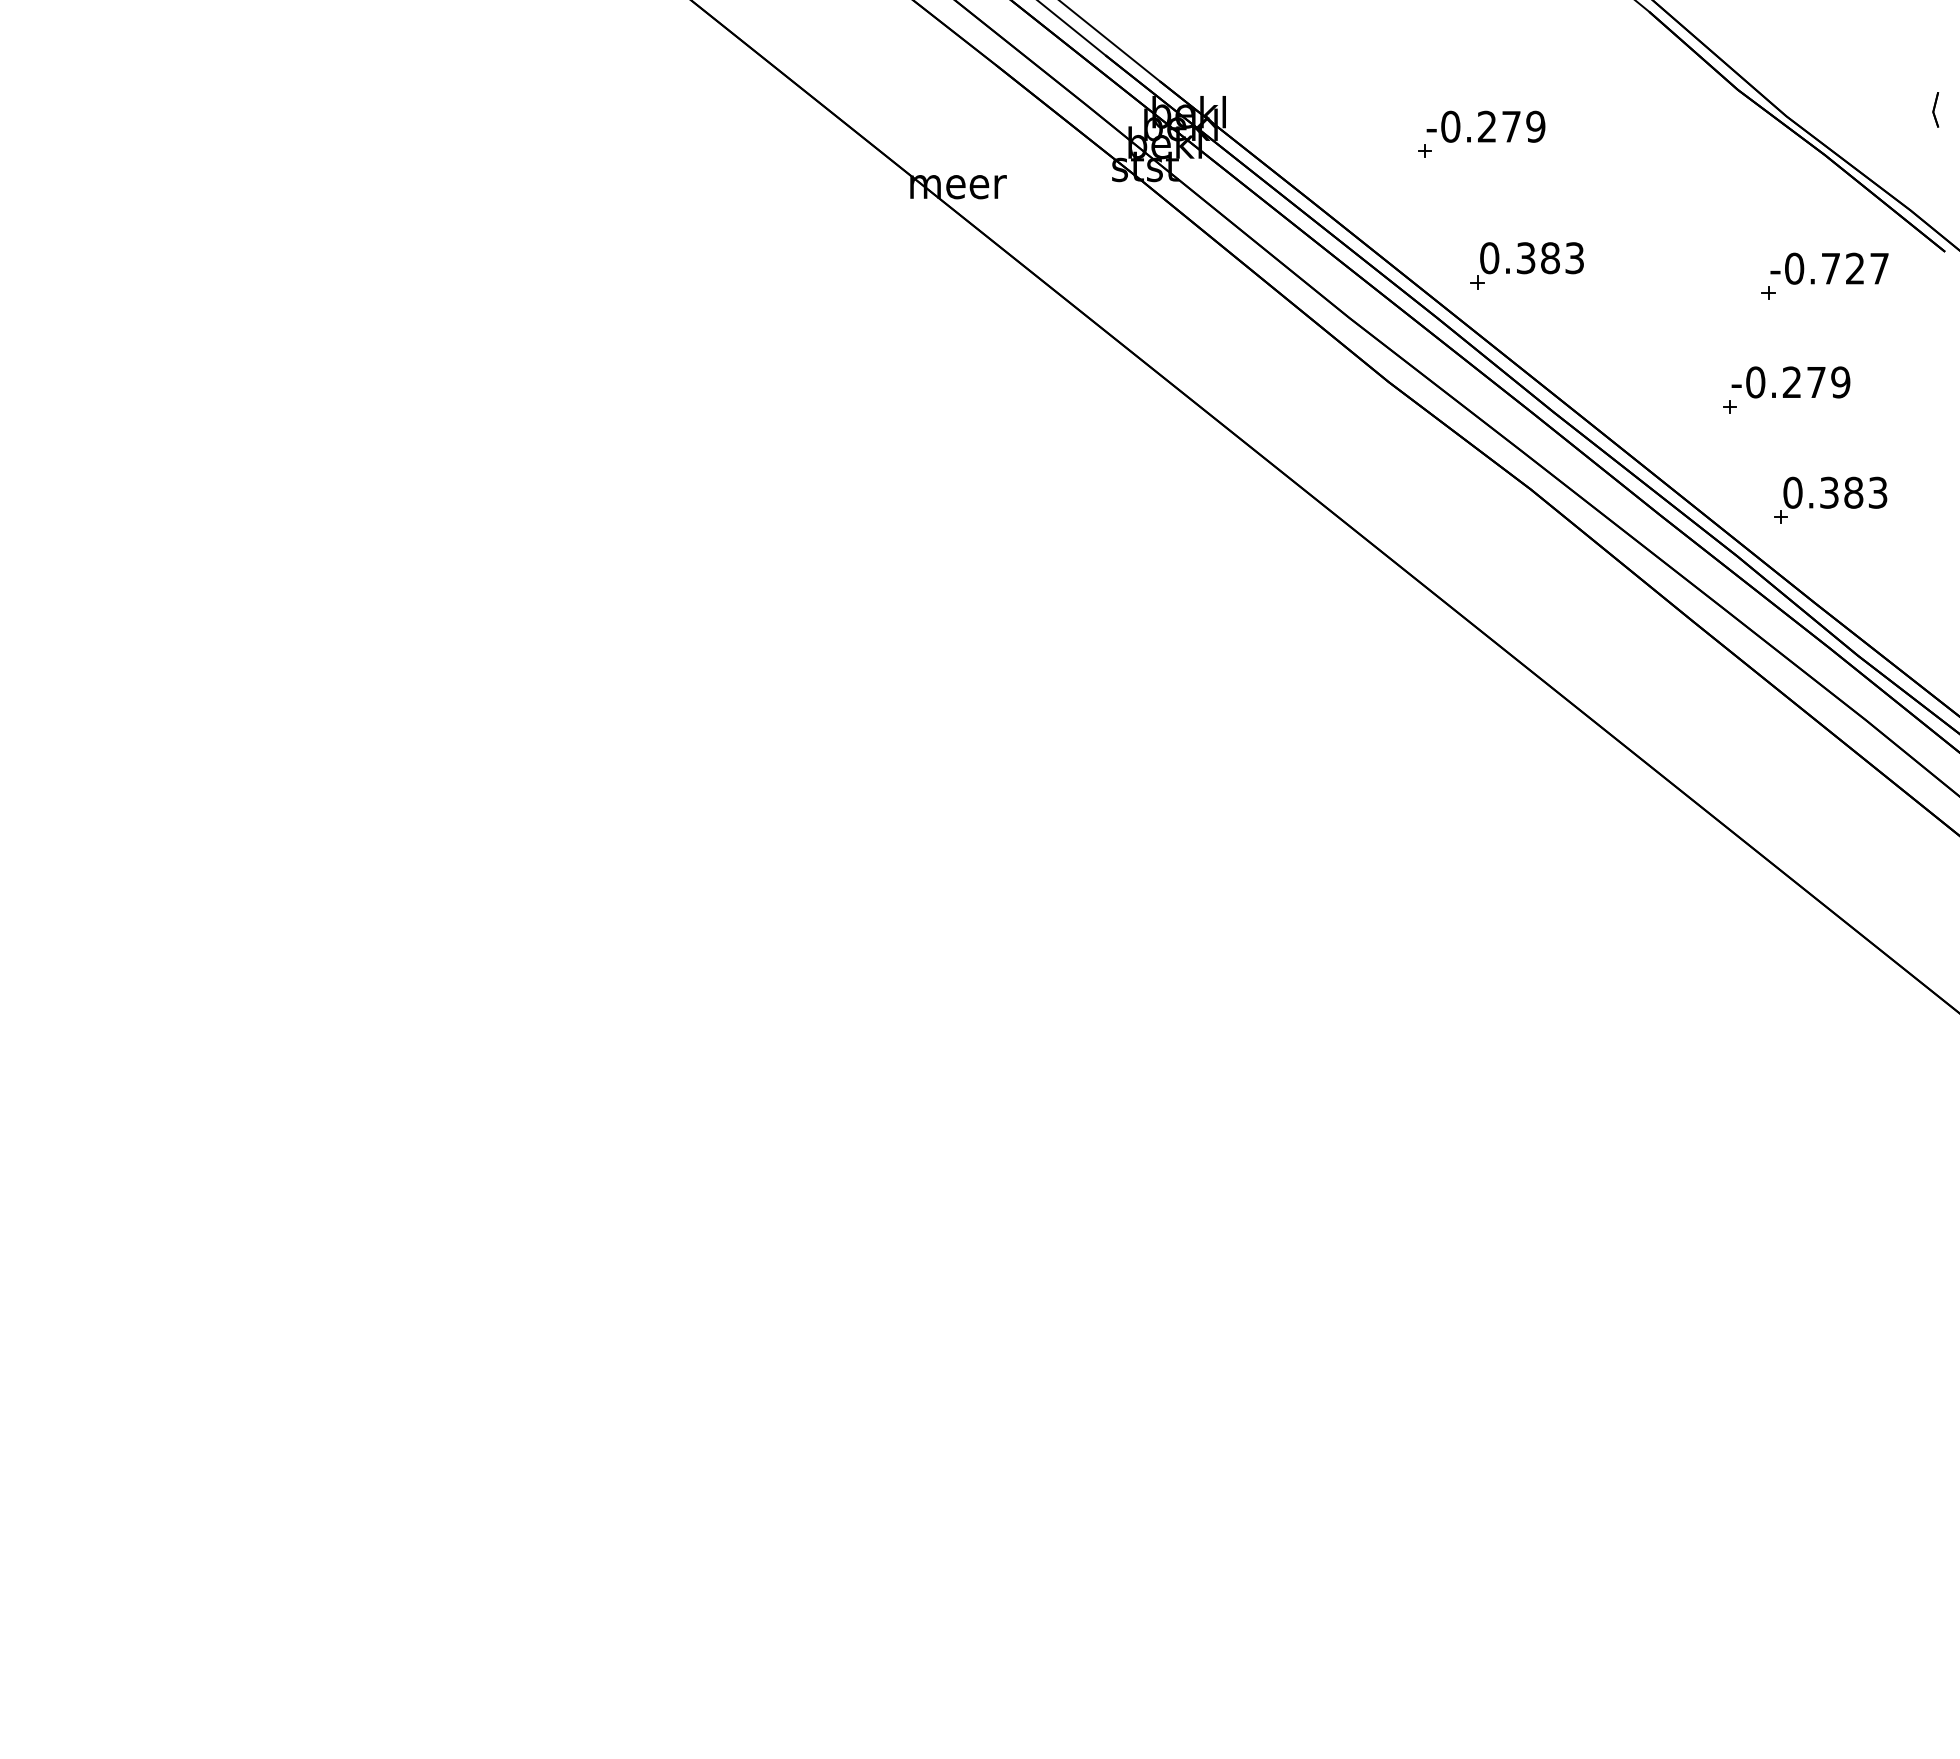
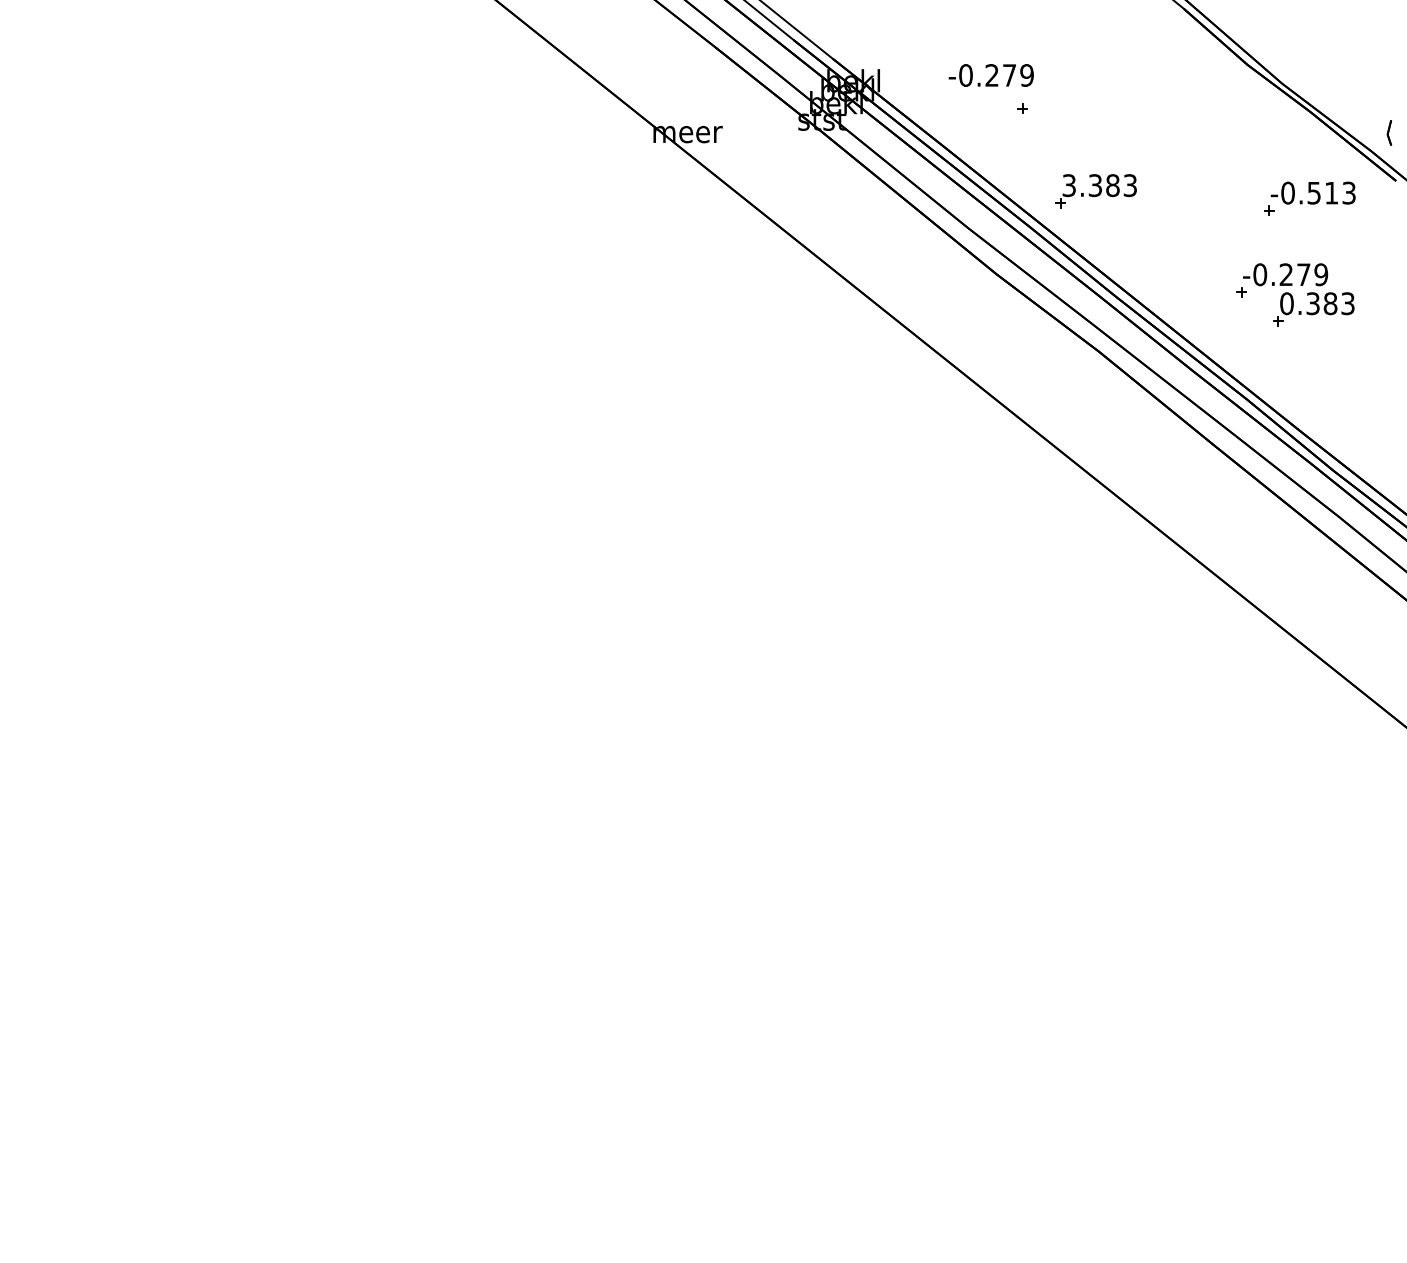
part: (1935, 109) -> (1389, 132), moved
text: (1485, 126) -> (990, 75), moved
text: (1489, 258) -> (1069, 185), 0.383 -> 3.383
text: (1854, 268) -> (1331, 192), -0.727 -> -0.513
part: (1830, 499) -> (1313, 308), moved

